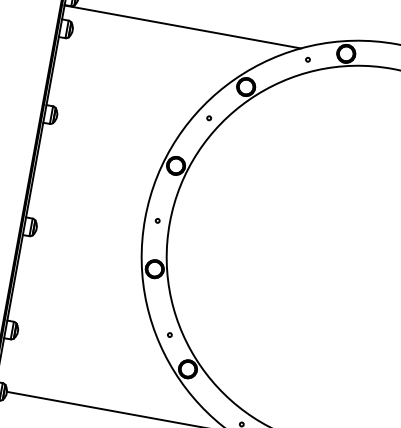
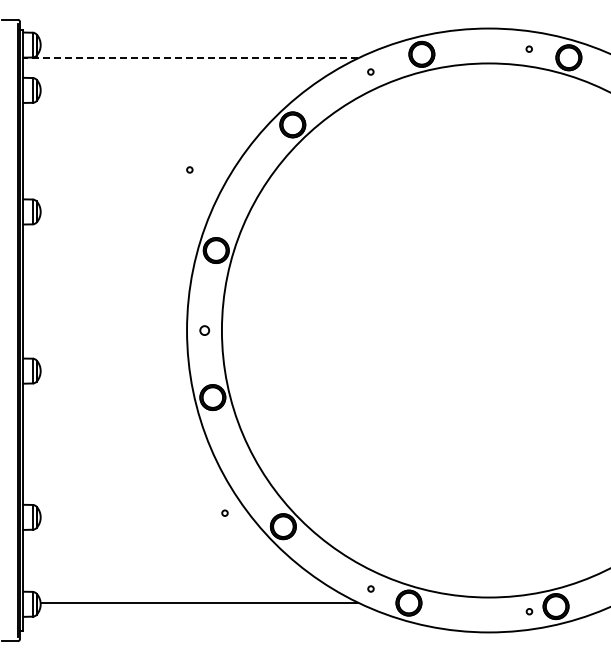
line: (182, 27) -> (190, 58), solid -> dashed
circle: (208, 117) -> (189, 169), moved
circle: (157, 220) -> (204, 330), size x1.6
circle: (169, 334) -> (224, 512), moved

